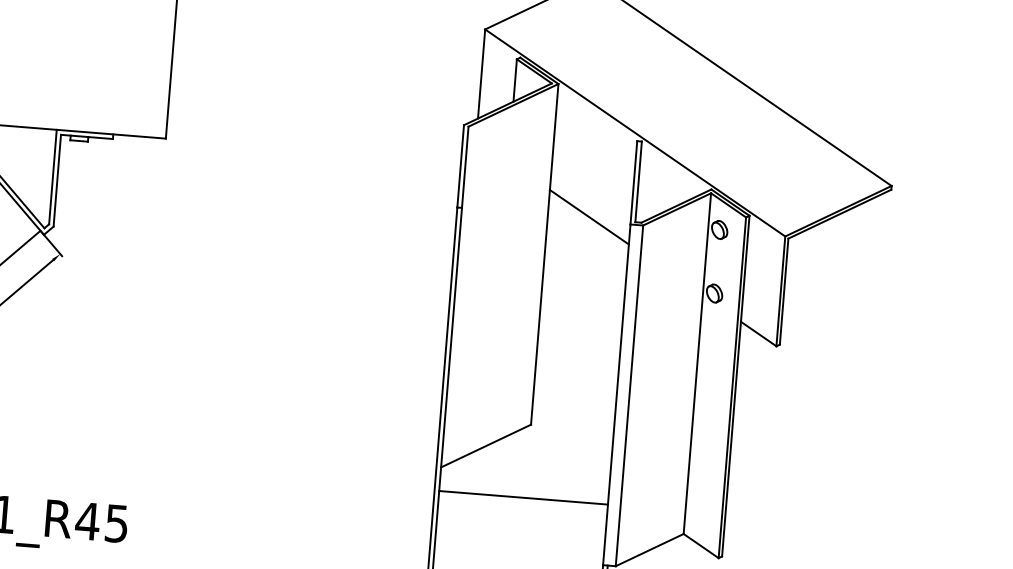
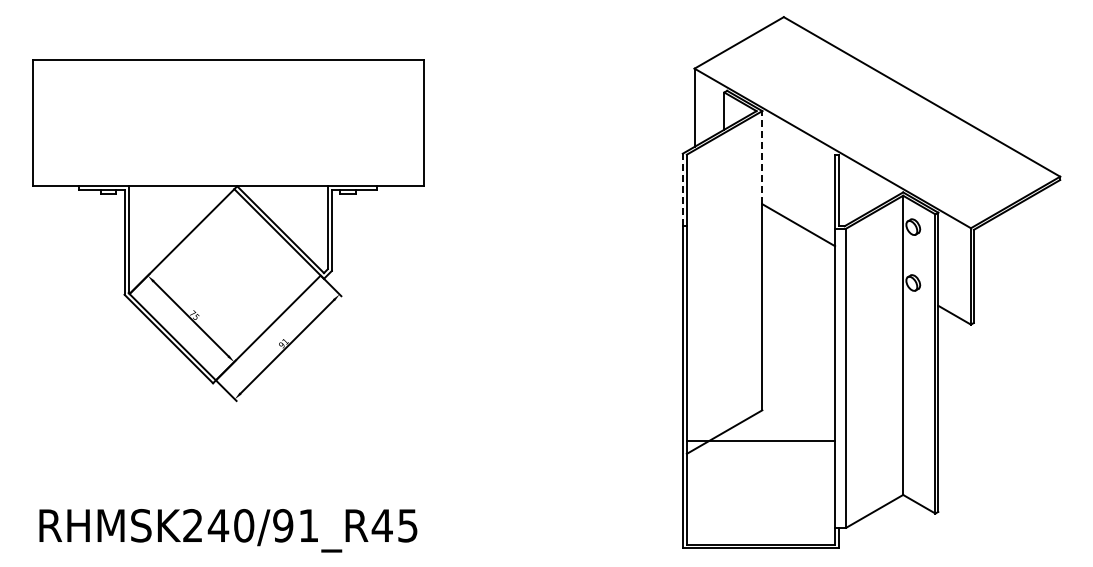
line: (554, 136) -> (762, 157), solid -> dashed
line: (460, 165) -> (682, 189), solid -> dashed
line: (523, 497) -> (760, 440), moved

